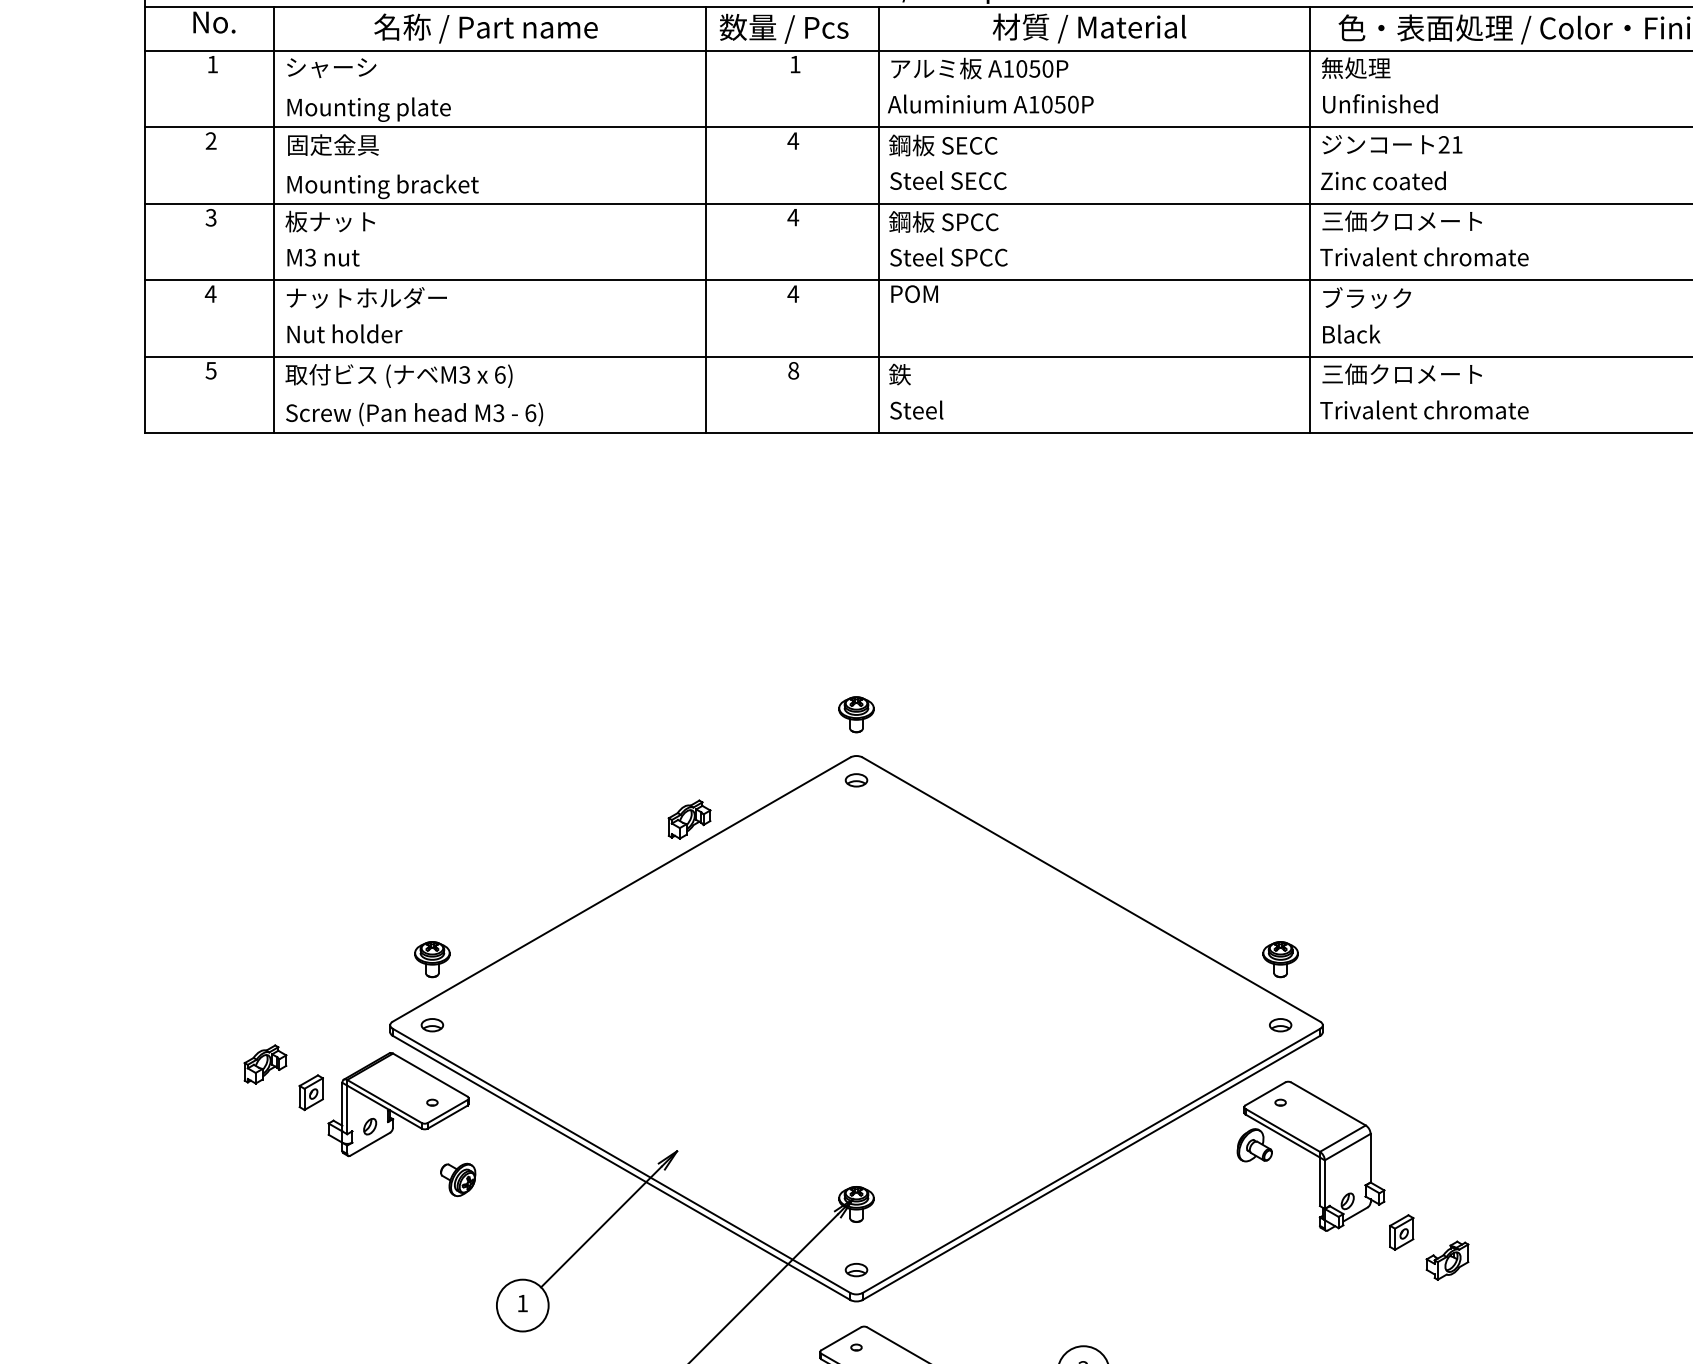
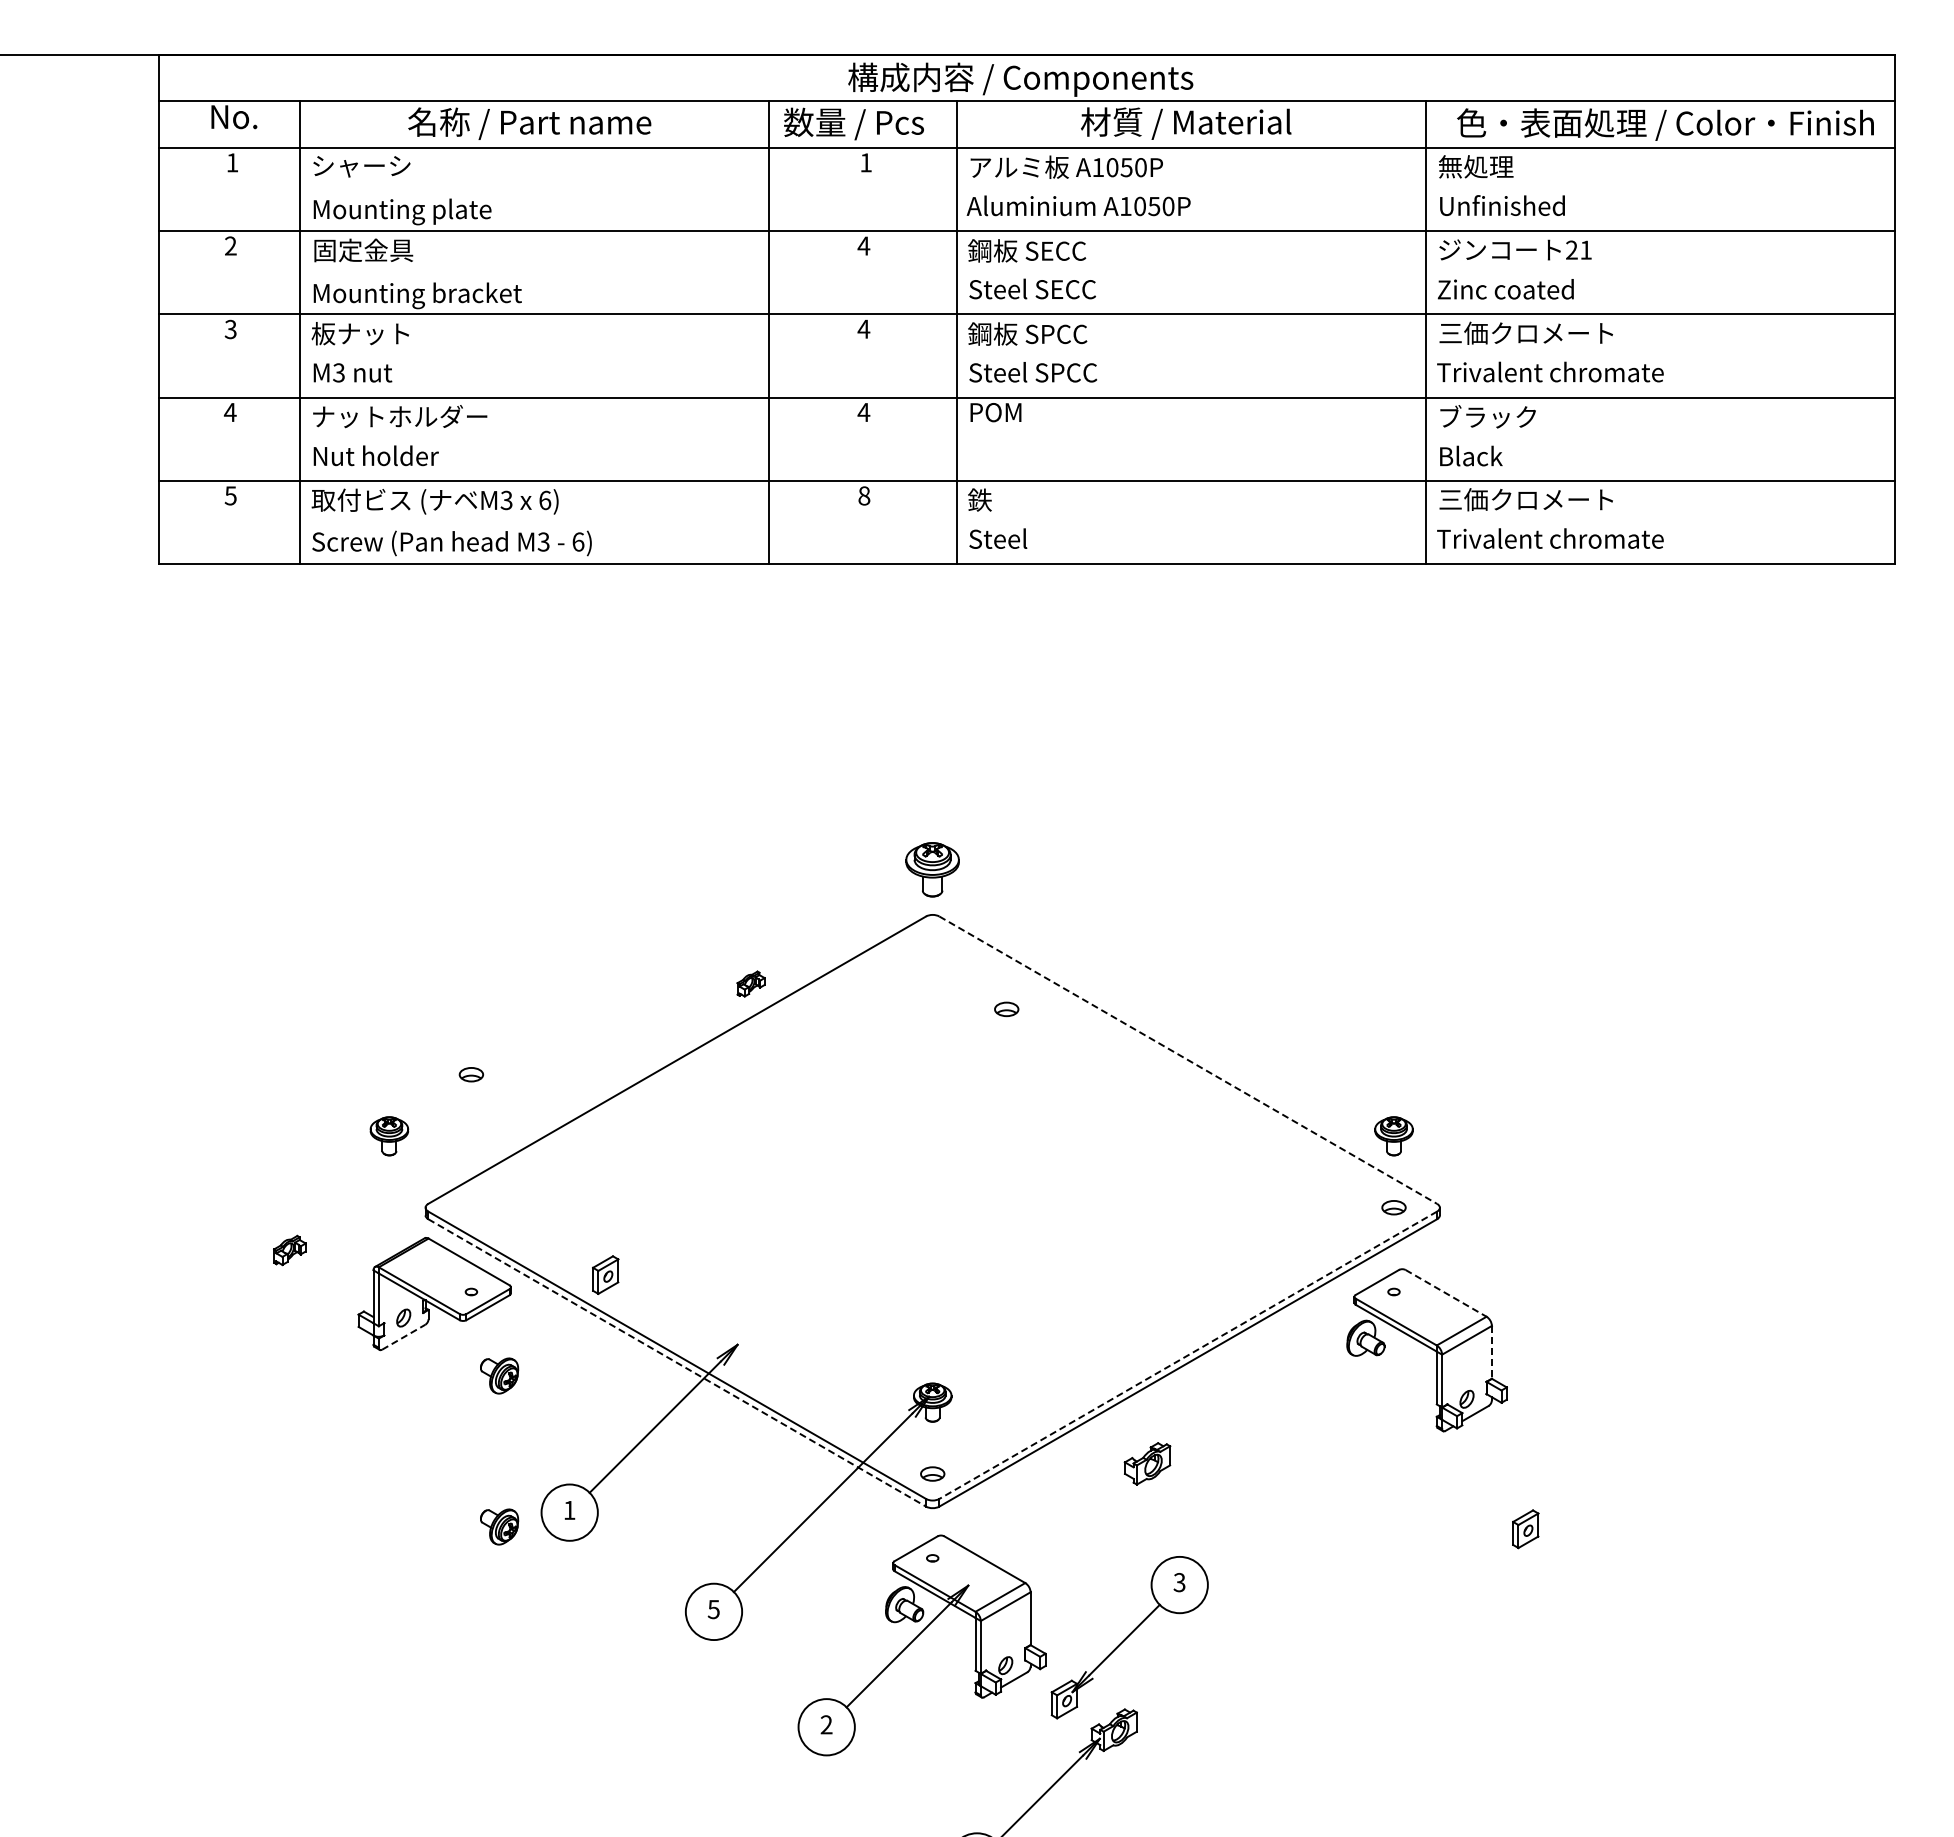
part: (856, 715) -> (932, 870), size x1.4
part: (856, 780) -> (1006, 1009), moved
part: (688, 819) -> (750, 983), size x0.6
line: (1091, 889) -> (1188, 1060), solid -> dashed
part: (432, 959) -> (389, 1136), moved
part: (432, 1025) -> (471, 1074), moved
part: (265, 1064) -> (289, 1250), size x0.7
part: (311, 1092) -> (605, 1274), moved
line: (1328, 1104) -> (1446, 1293), solid -> dashed
line: (369, 1144) -> (403, 1337), solid -> dashed
line: (1370, 1158) -> (1491, 1352), solid -> dashed
line: (1090, 1161) -> (1187, 1355), solid -> dashed
line: (621, 1168) -> (677, 1363), solid -> dashed
part: (1401, 1232) -> (1525, 1529), moved
part: (1447, 1260) -> (1147, 1463), moved
part: (458, 1318) -> (499, 1526), added

